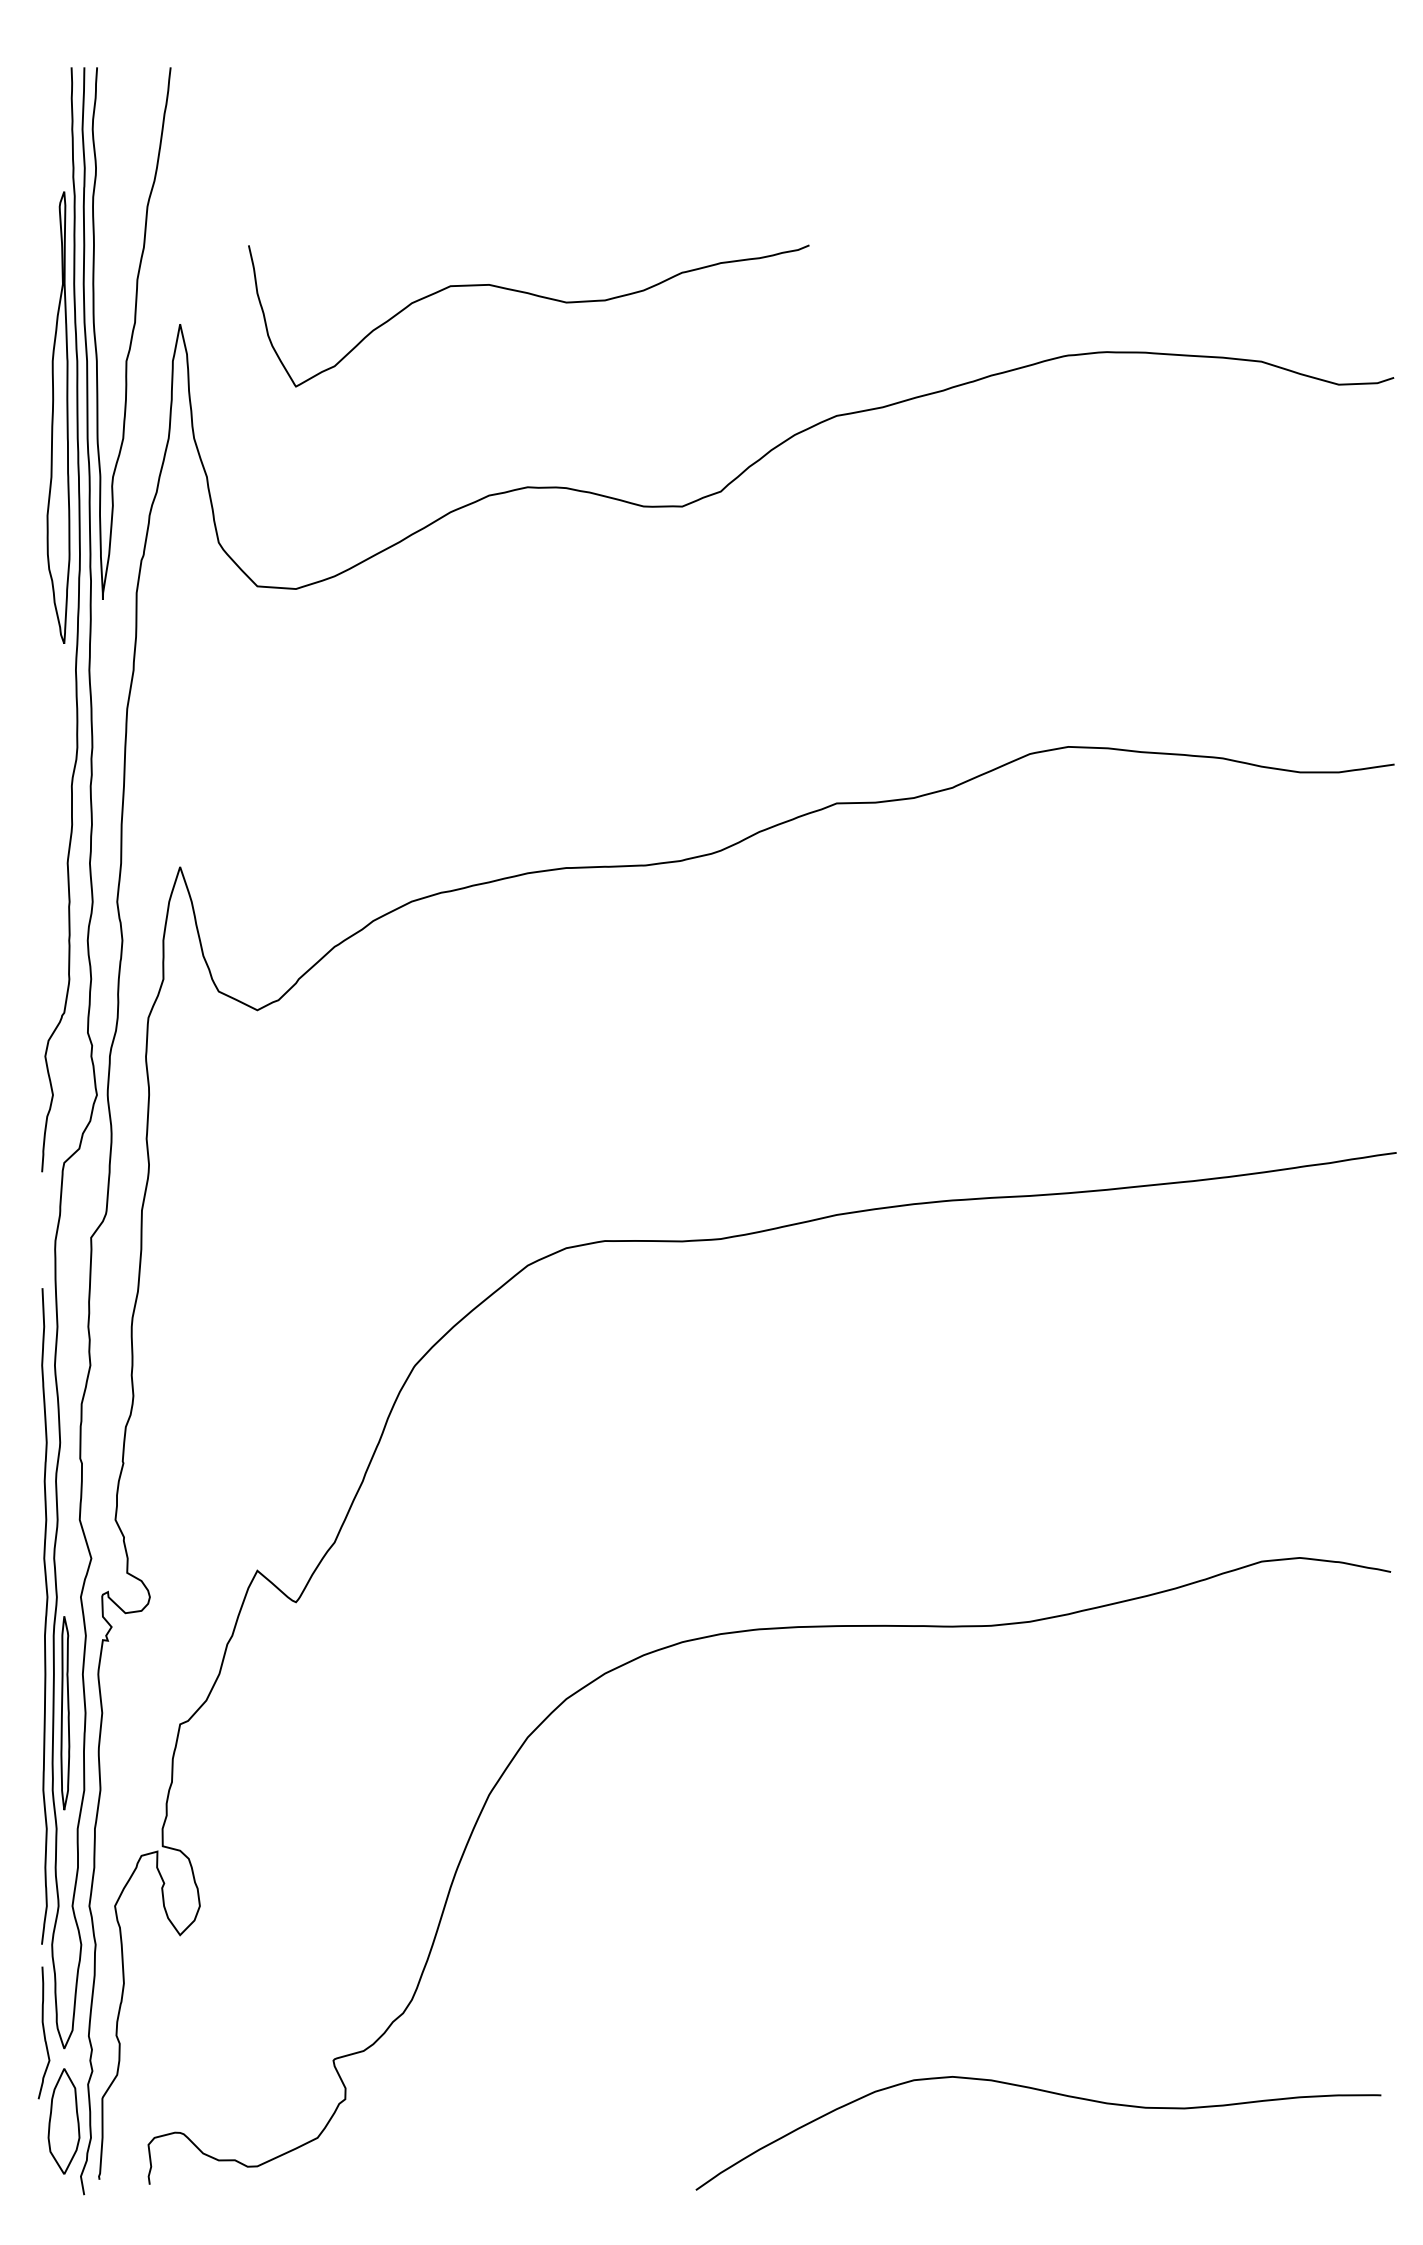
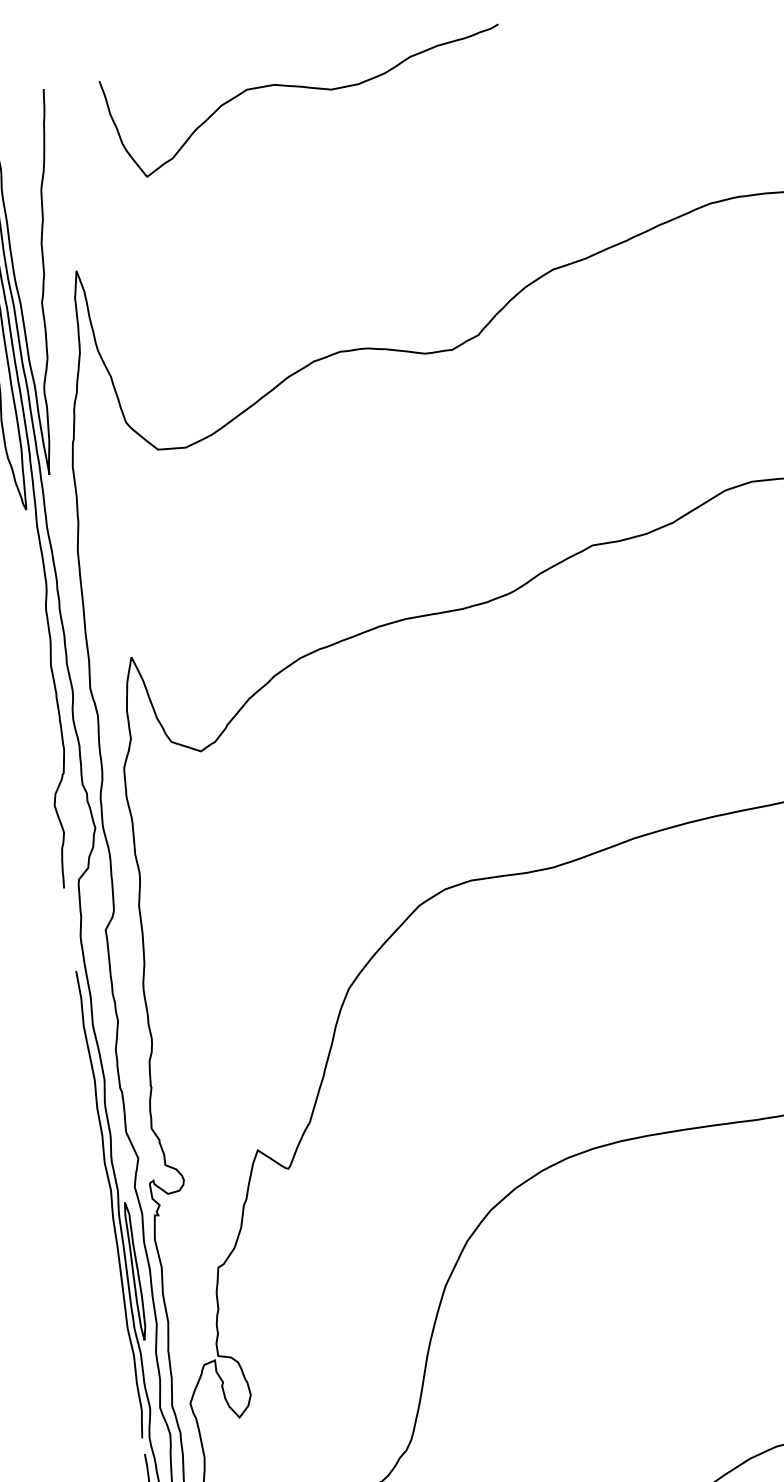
curve: (531, 295) -> (305, 88), moved

